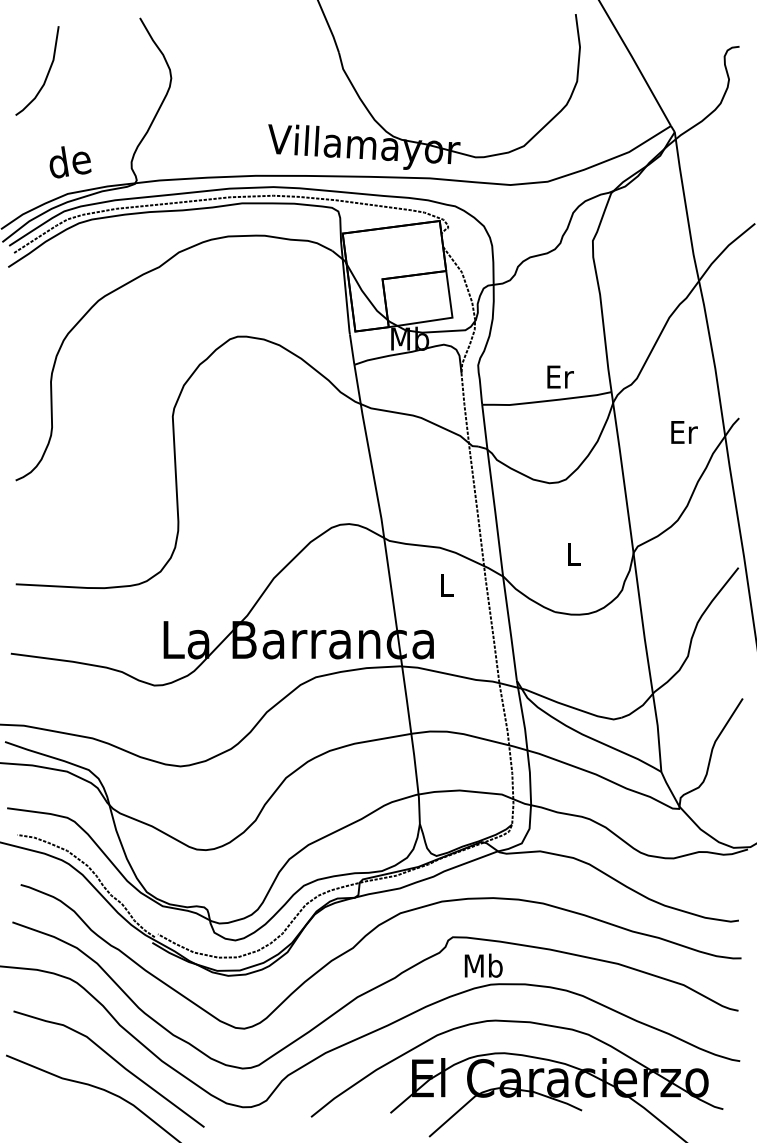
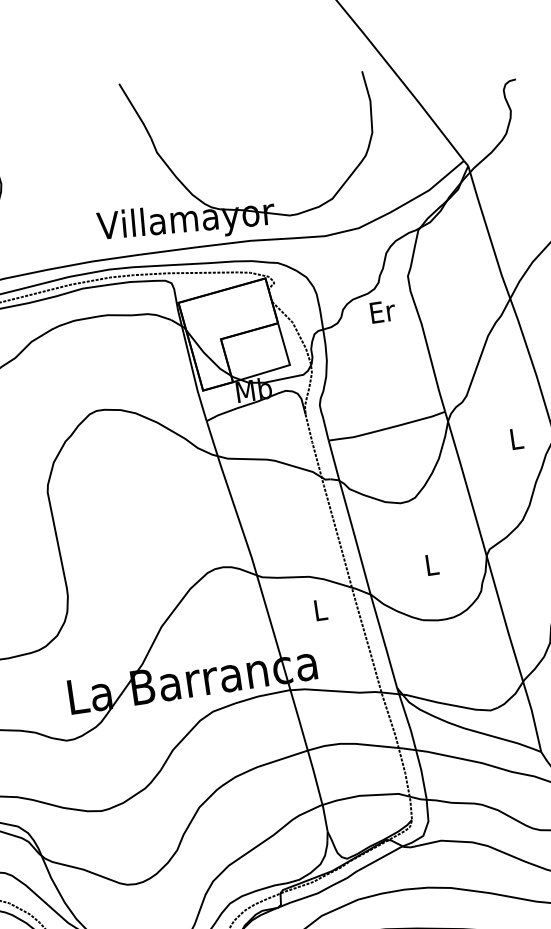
text: (560, 376) -> (382, 311), moved
text: (684, 432) -> (517, 438), Er -> L

